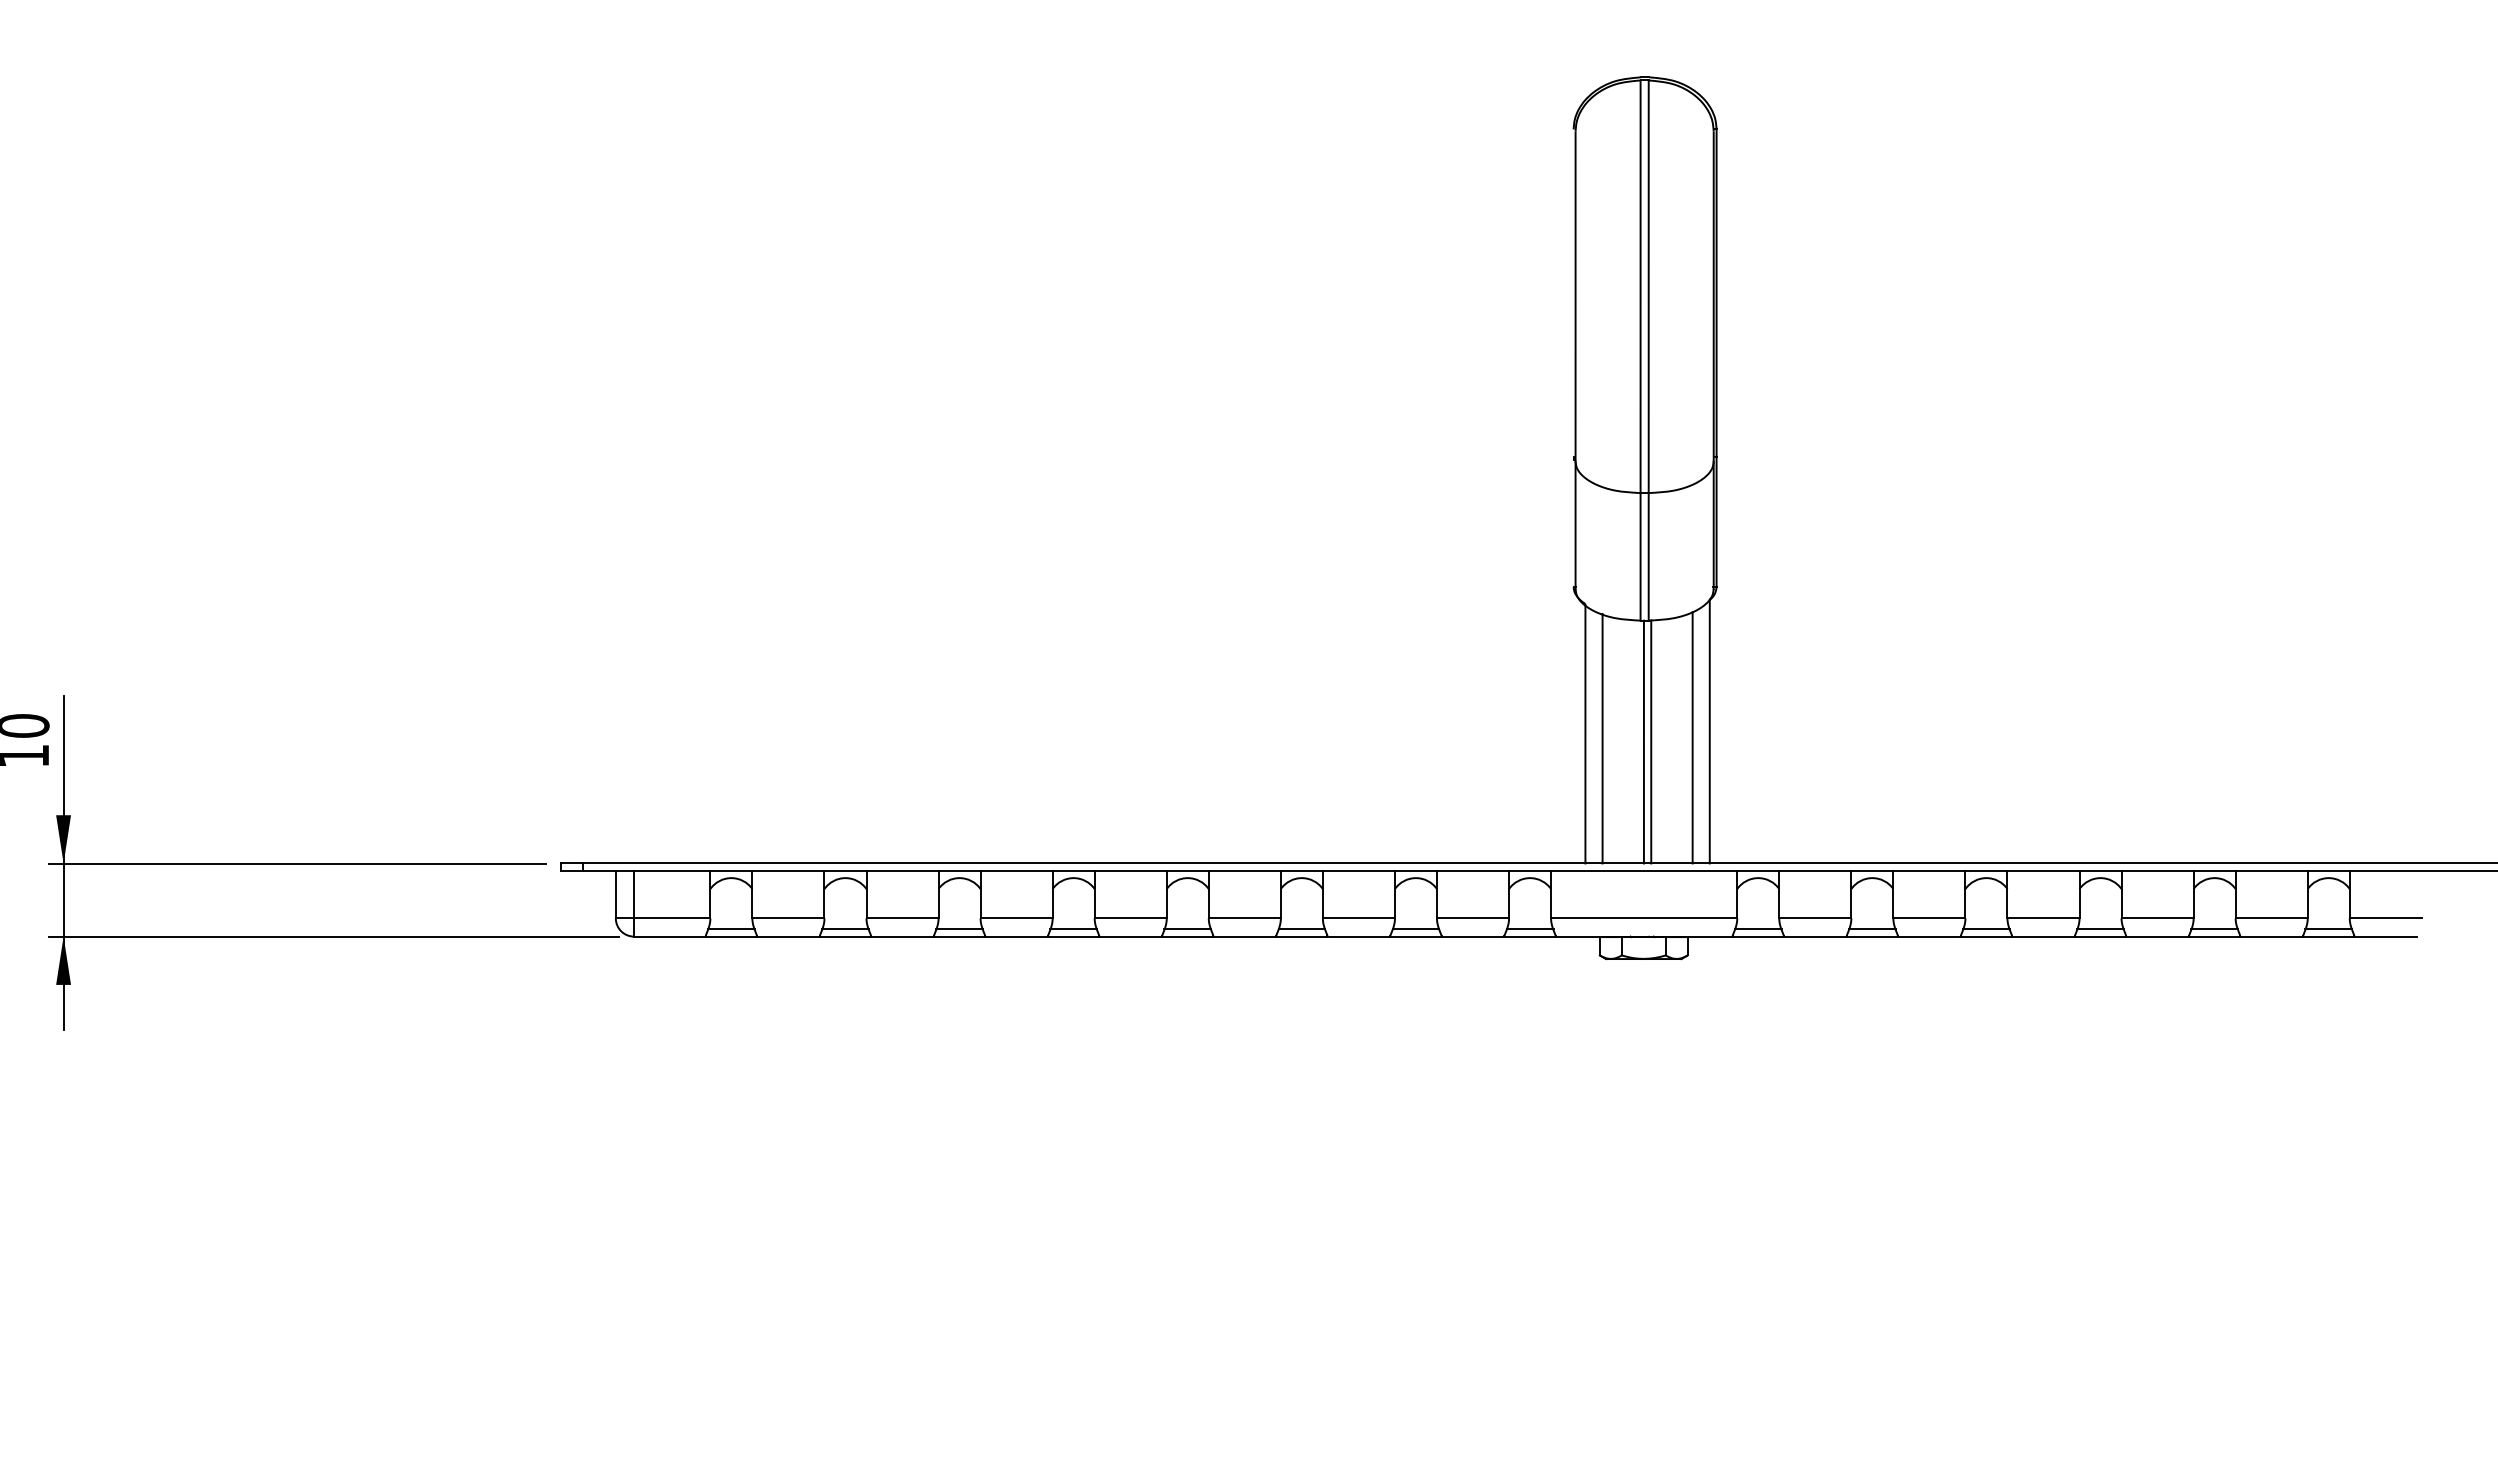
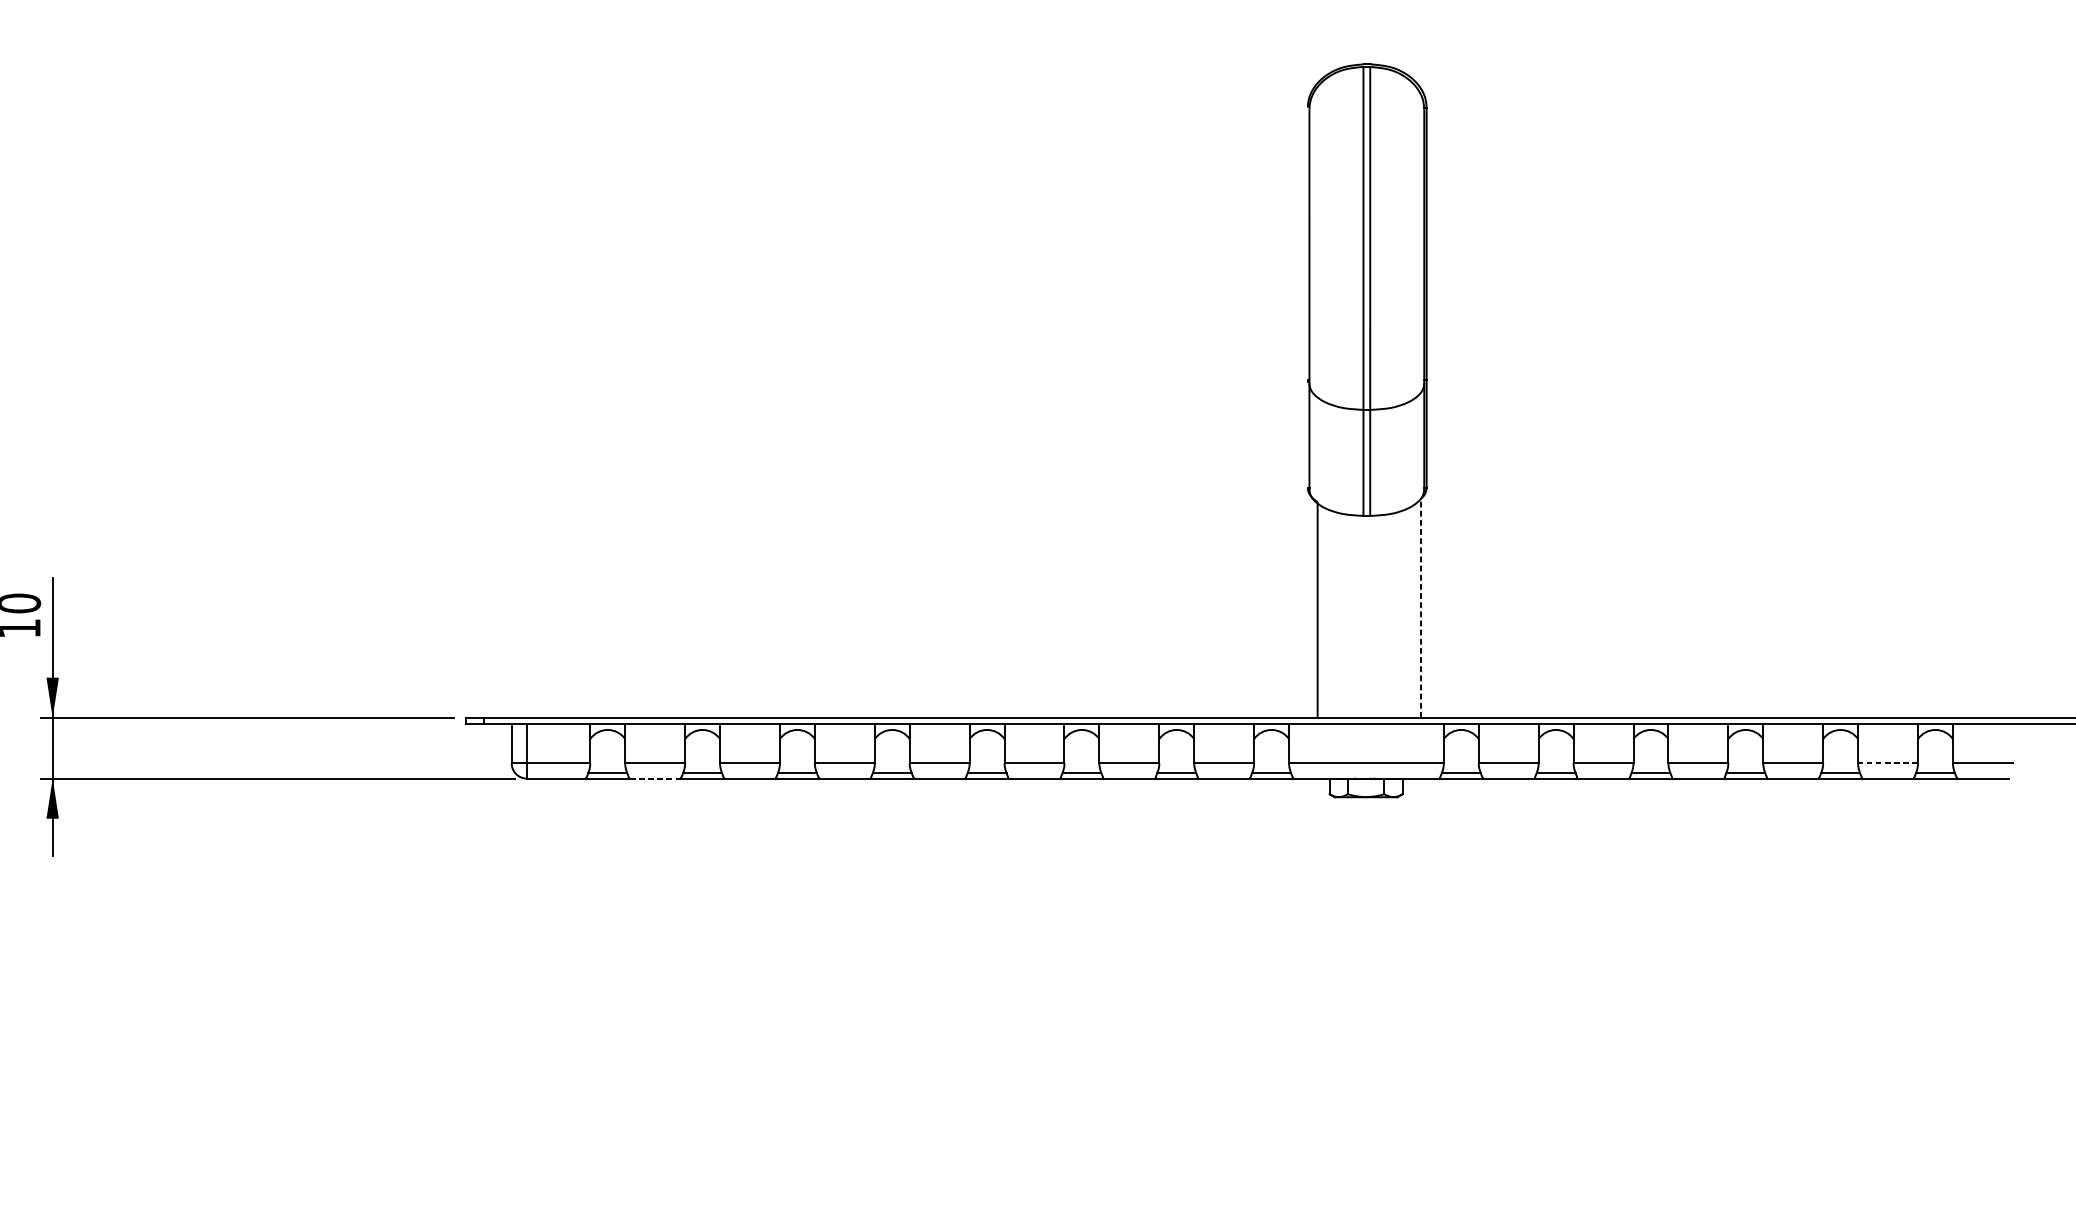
line: (1709, 731) -> (1420, 608), solid -> dashed
line: (1692, 737) -> (1406, 613), removed
line: (1602, 738) -> (1331, 613), removed
line: (1643, 741) -> (1365, 616), removed
line: (1651, 741) -> (1372, 616), removed
line: (2271, 918) -> (1887, 763), solid -> dashed
line: (787, 936) -> (654, 778), solid -> dashed

